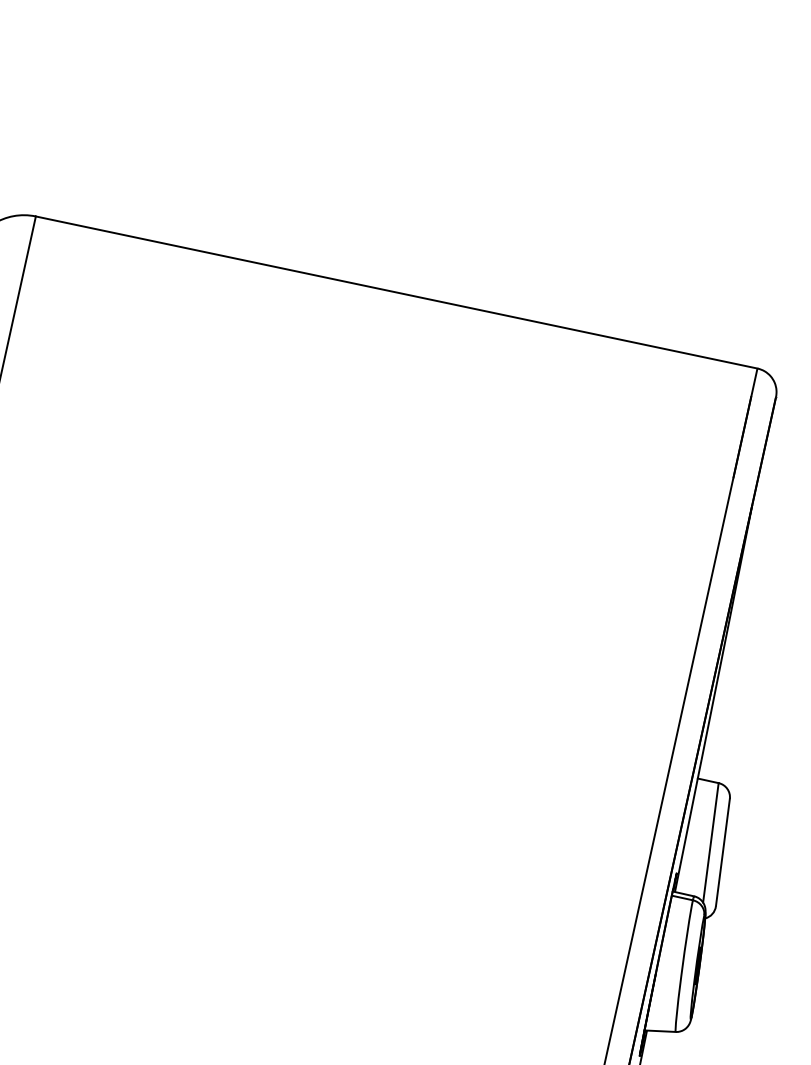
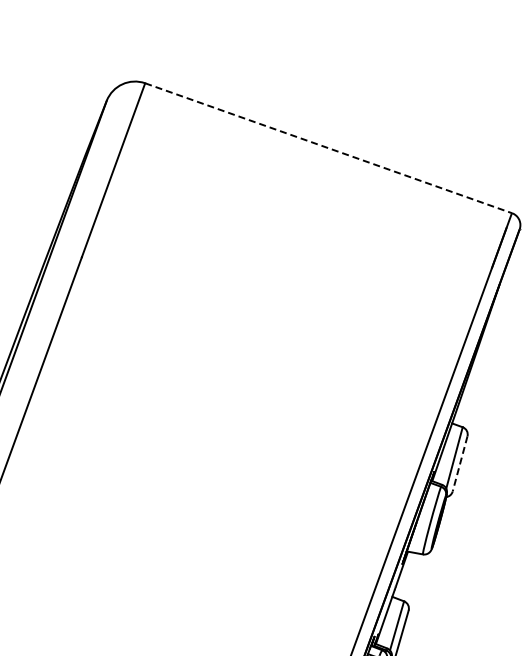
line: (396, 293) -> (328, 148), solid -> dashed
line: (721, 853) -> (459, 464), solid -> dashed

